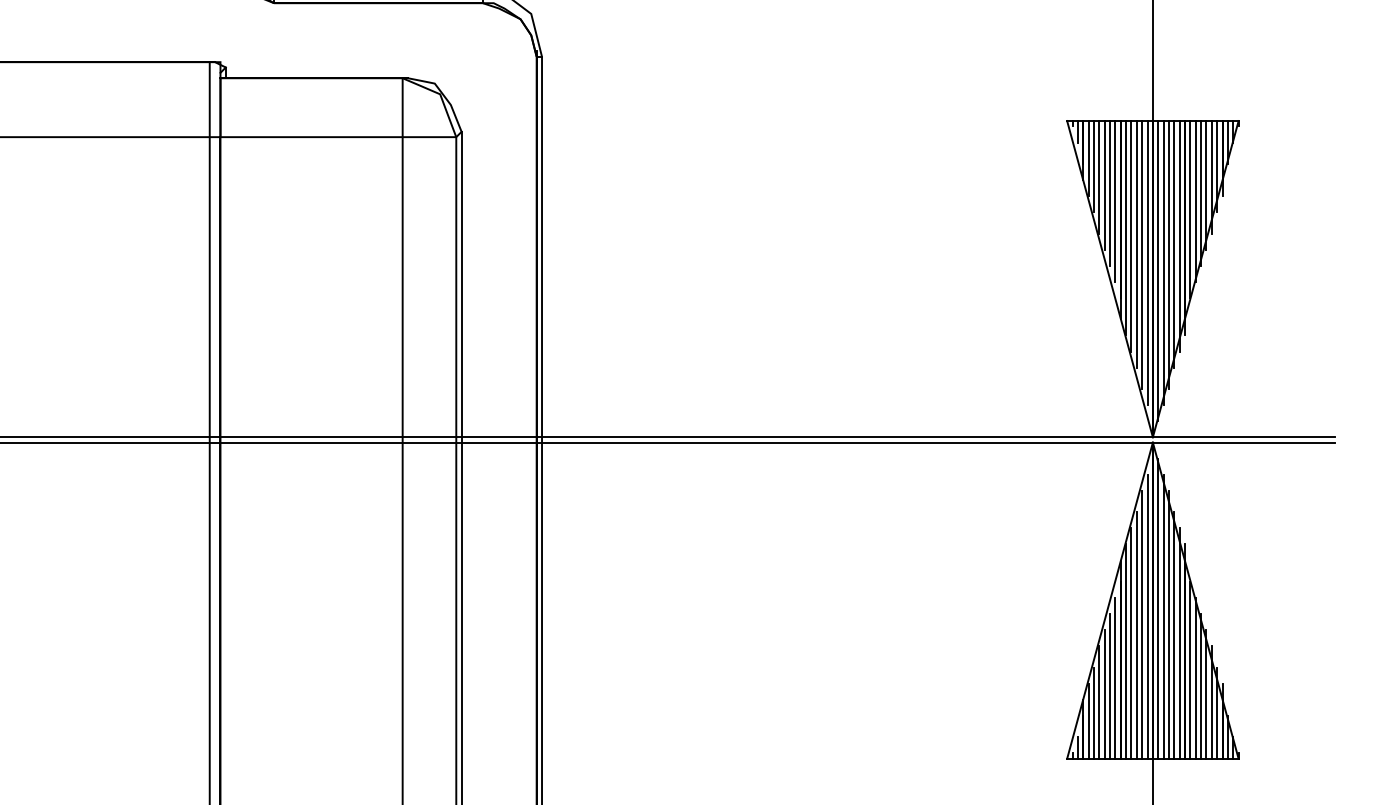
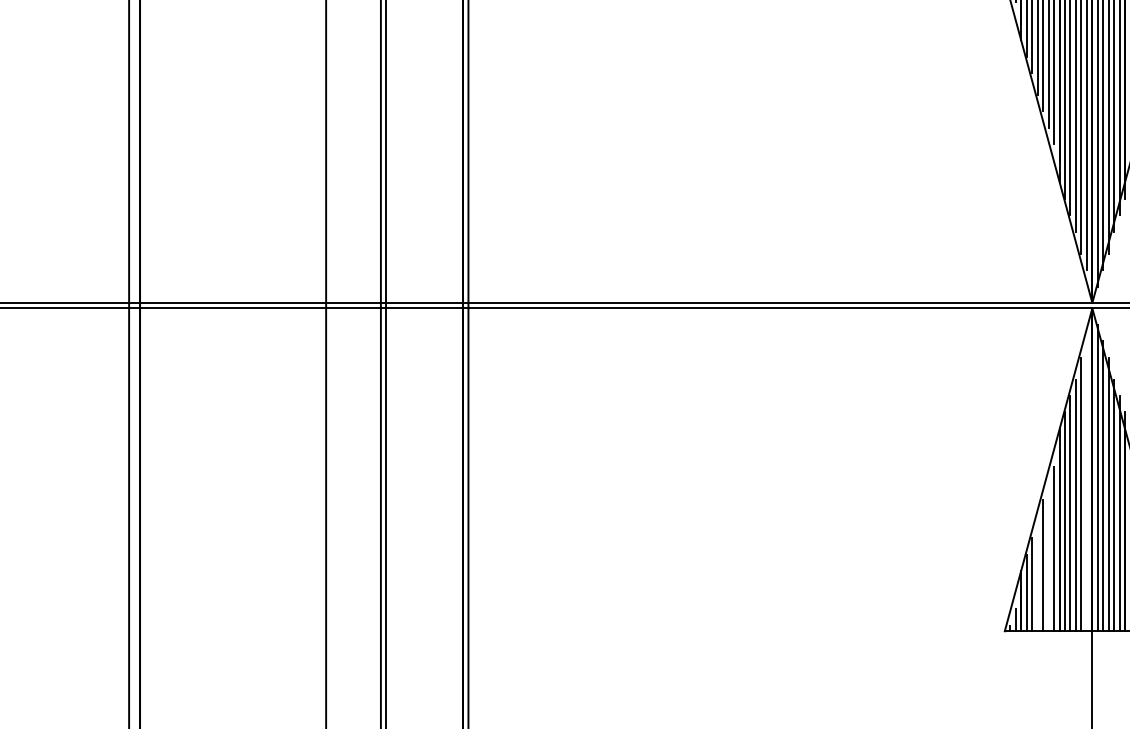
line: (1147, 616) -> (1086, 485), removed
line: (1110, 686) -> (1049, 557), removed
line: (1099, 702) -> (1037, 573), removed

